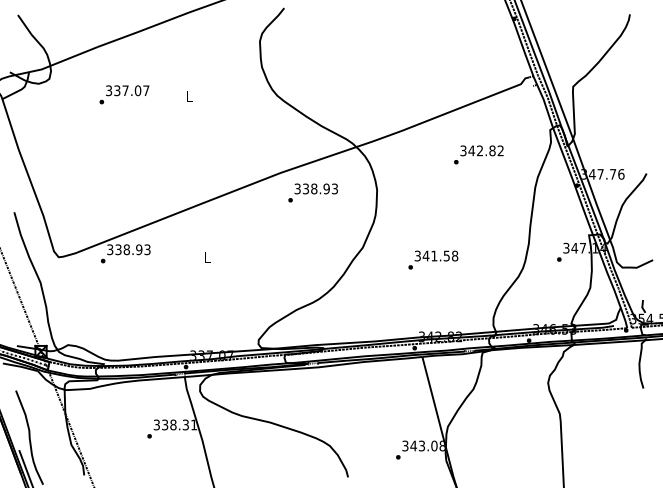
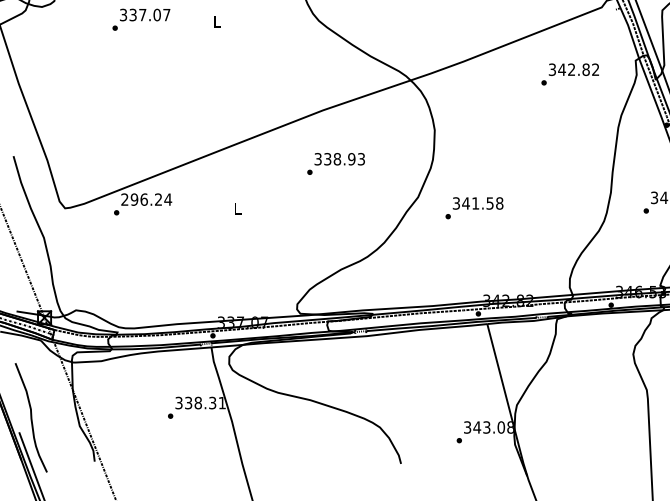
text: (478, 154) -> (569, 73), moved
text: (312, 192) -> (335, 163), moved
text: (128, 249) -> (146, 199), 338.93 -> 296.24
text: (433, 259) -> (474, 207), moved

